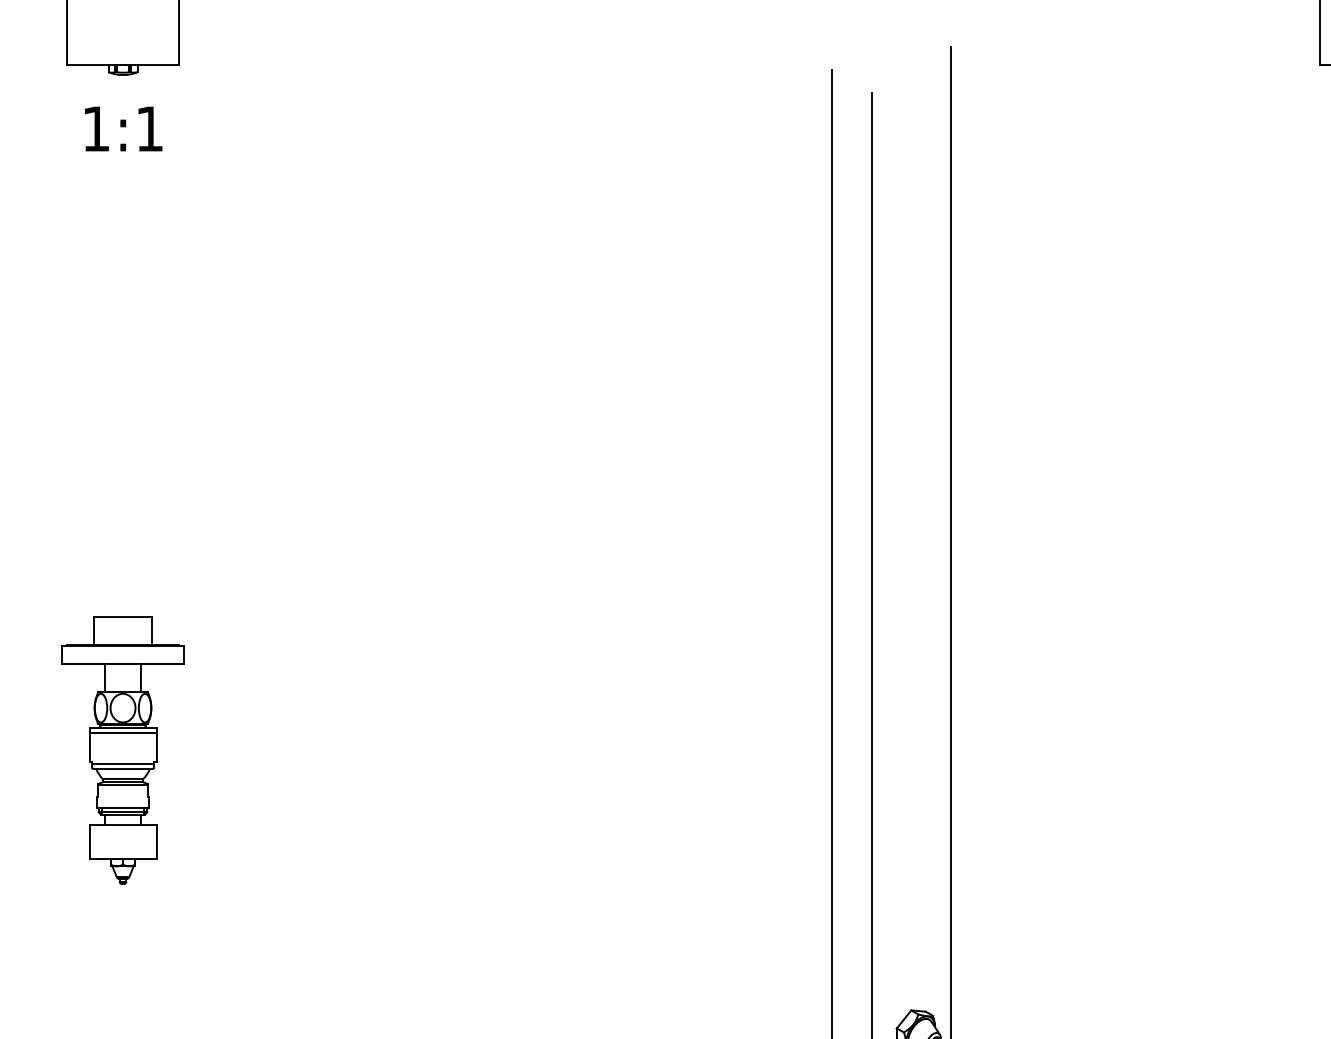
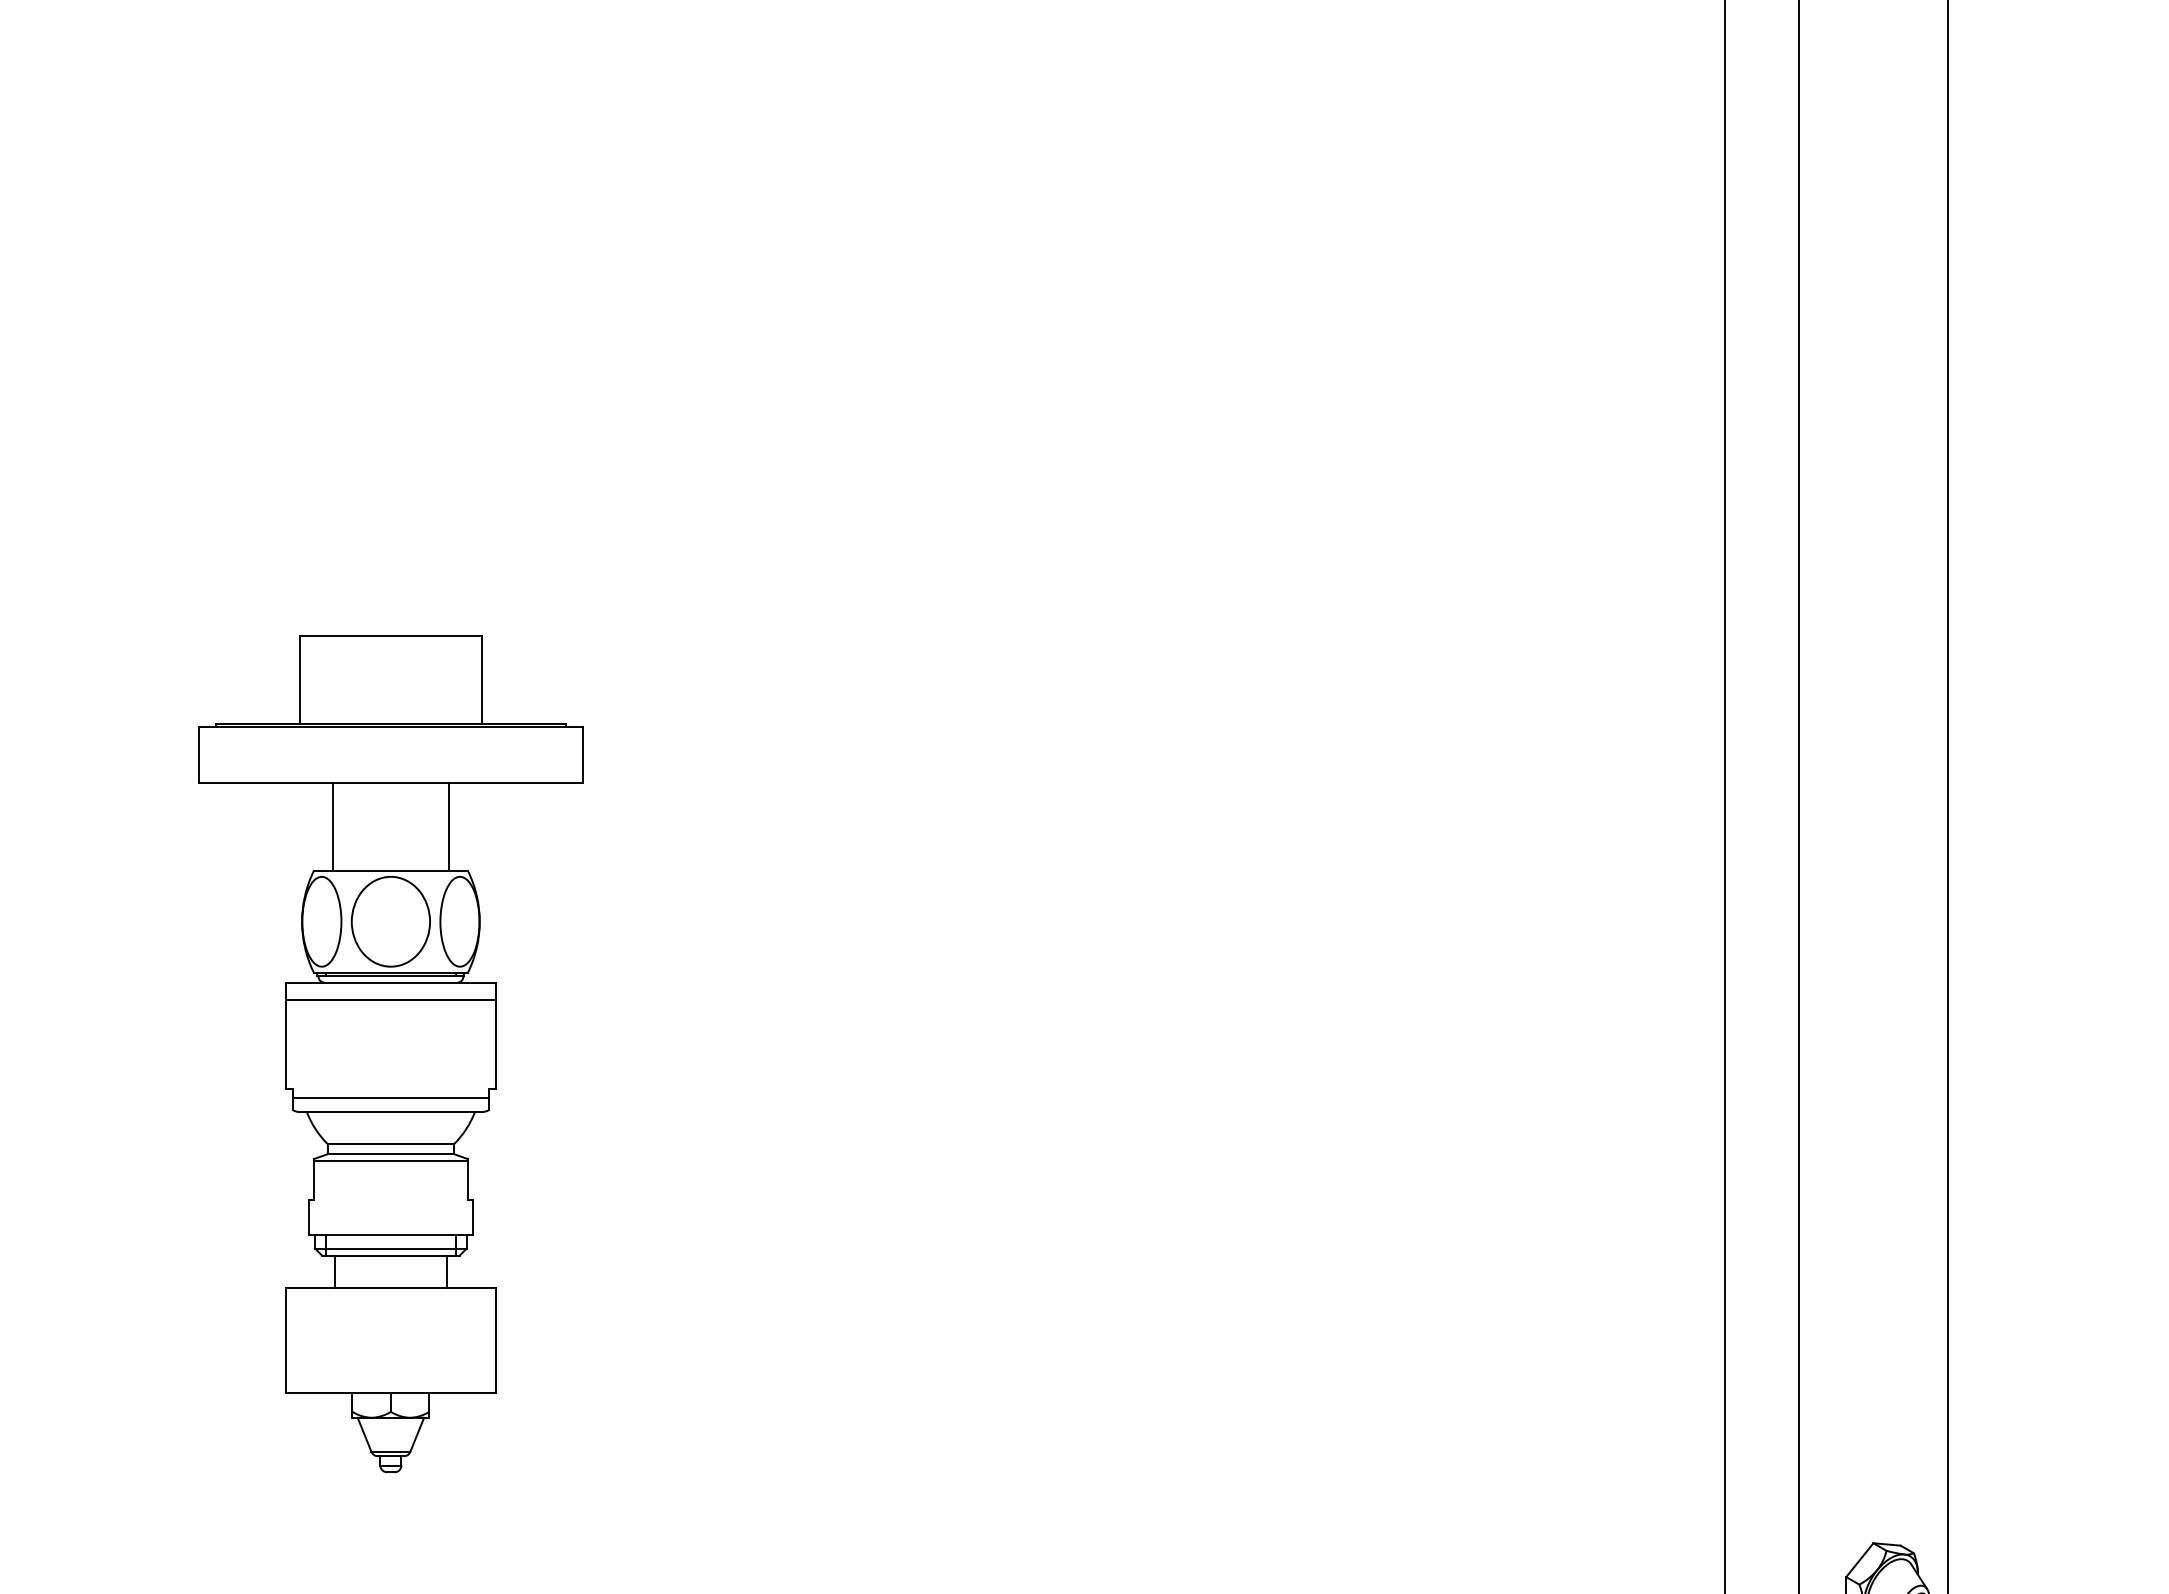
part: (122, 750) -> (389, 1054), size x1.67

